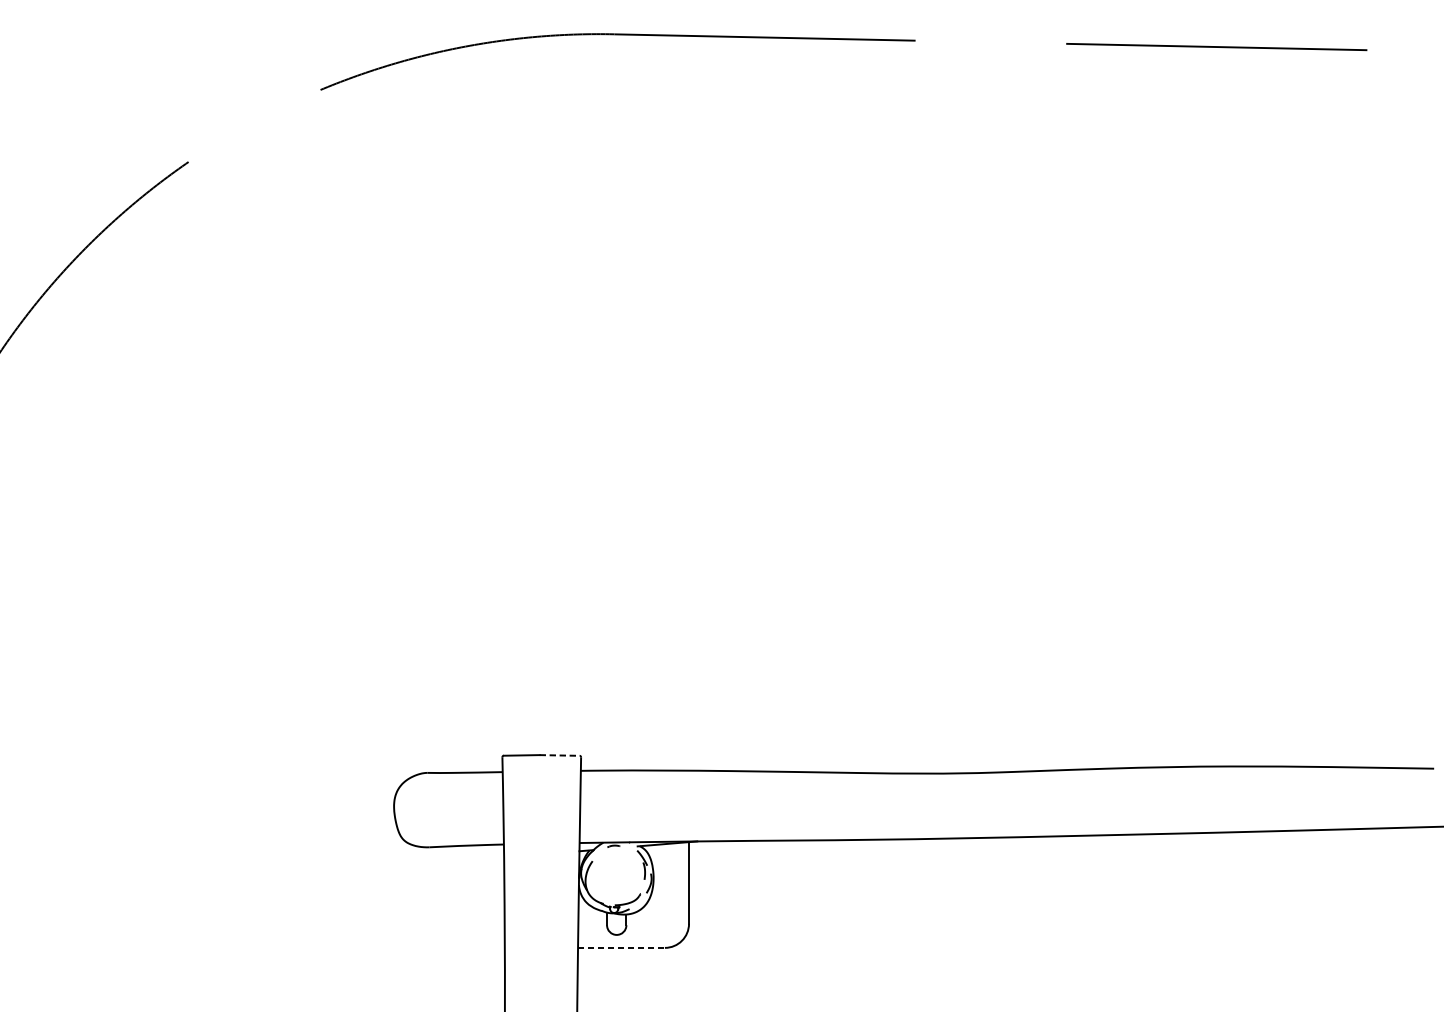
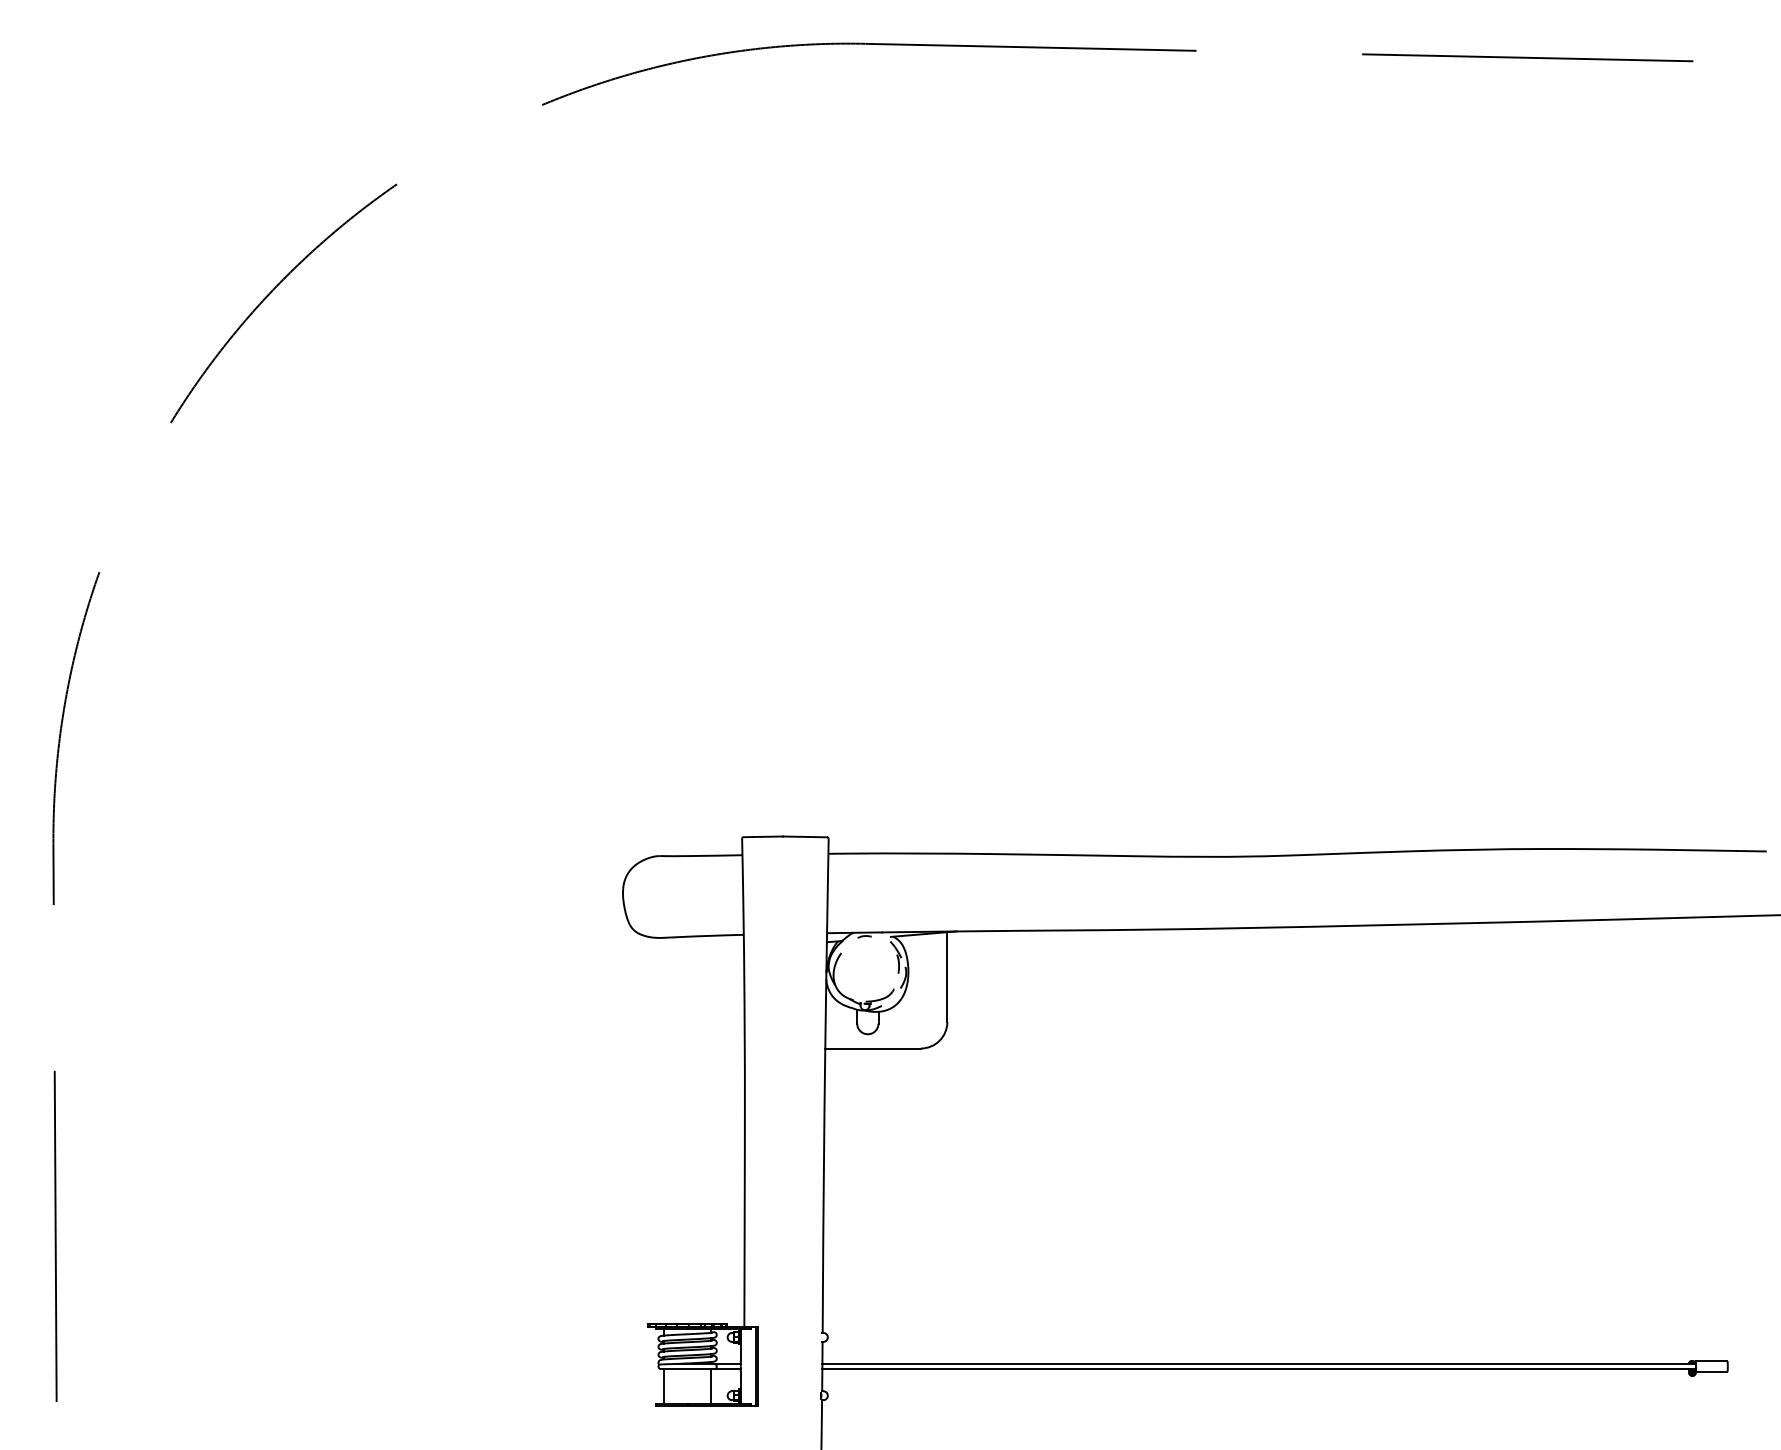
line: (560, 755) -> (805, 836), dashed -> solid
line: (621, 947) -> (873, 1048), dashed -> solid

